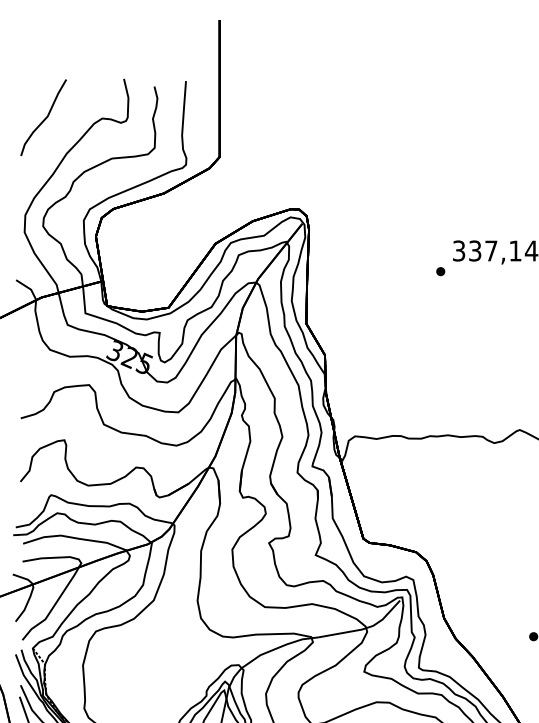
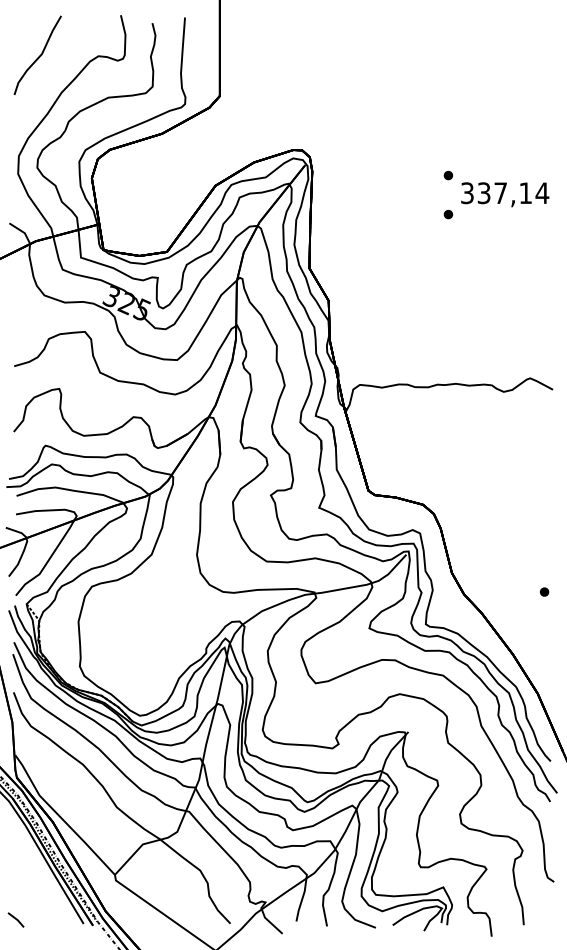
part: (440, 233) -> (448, 175), added

